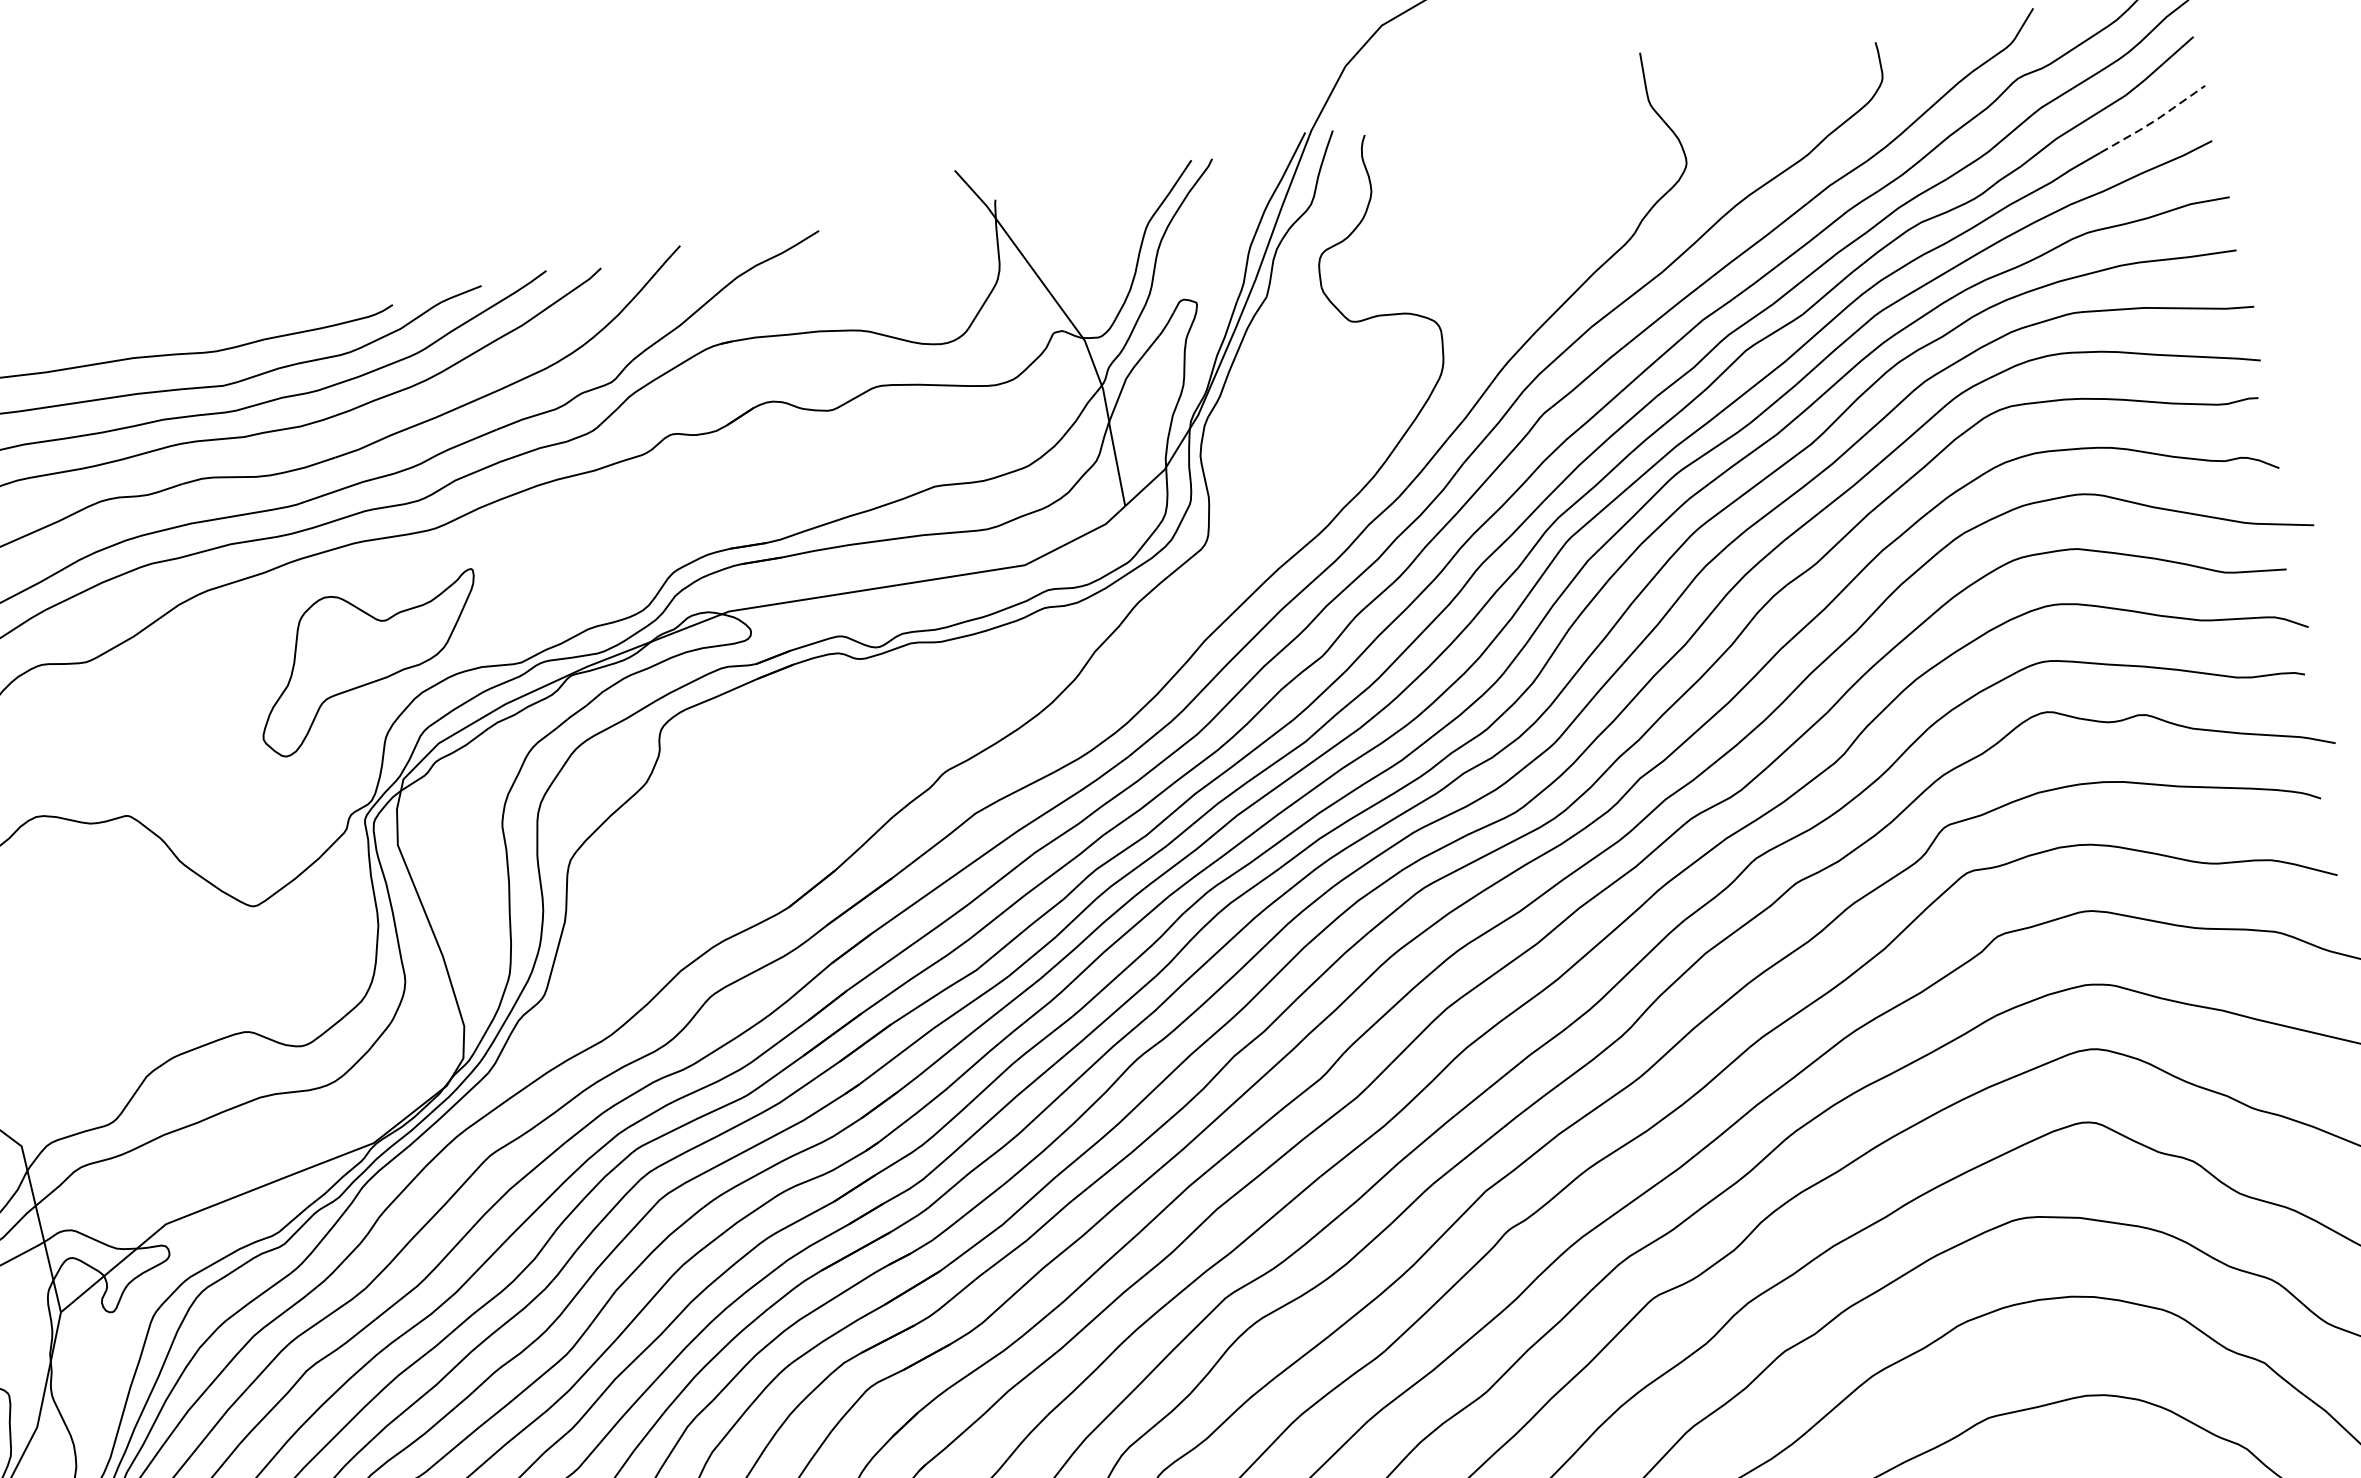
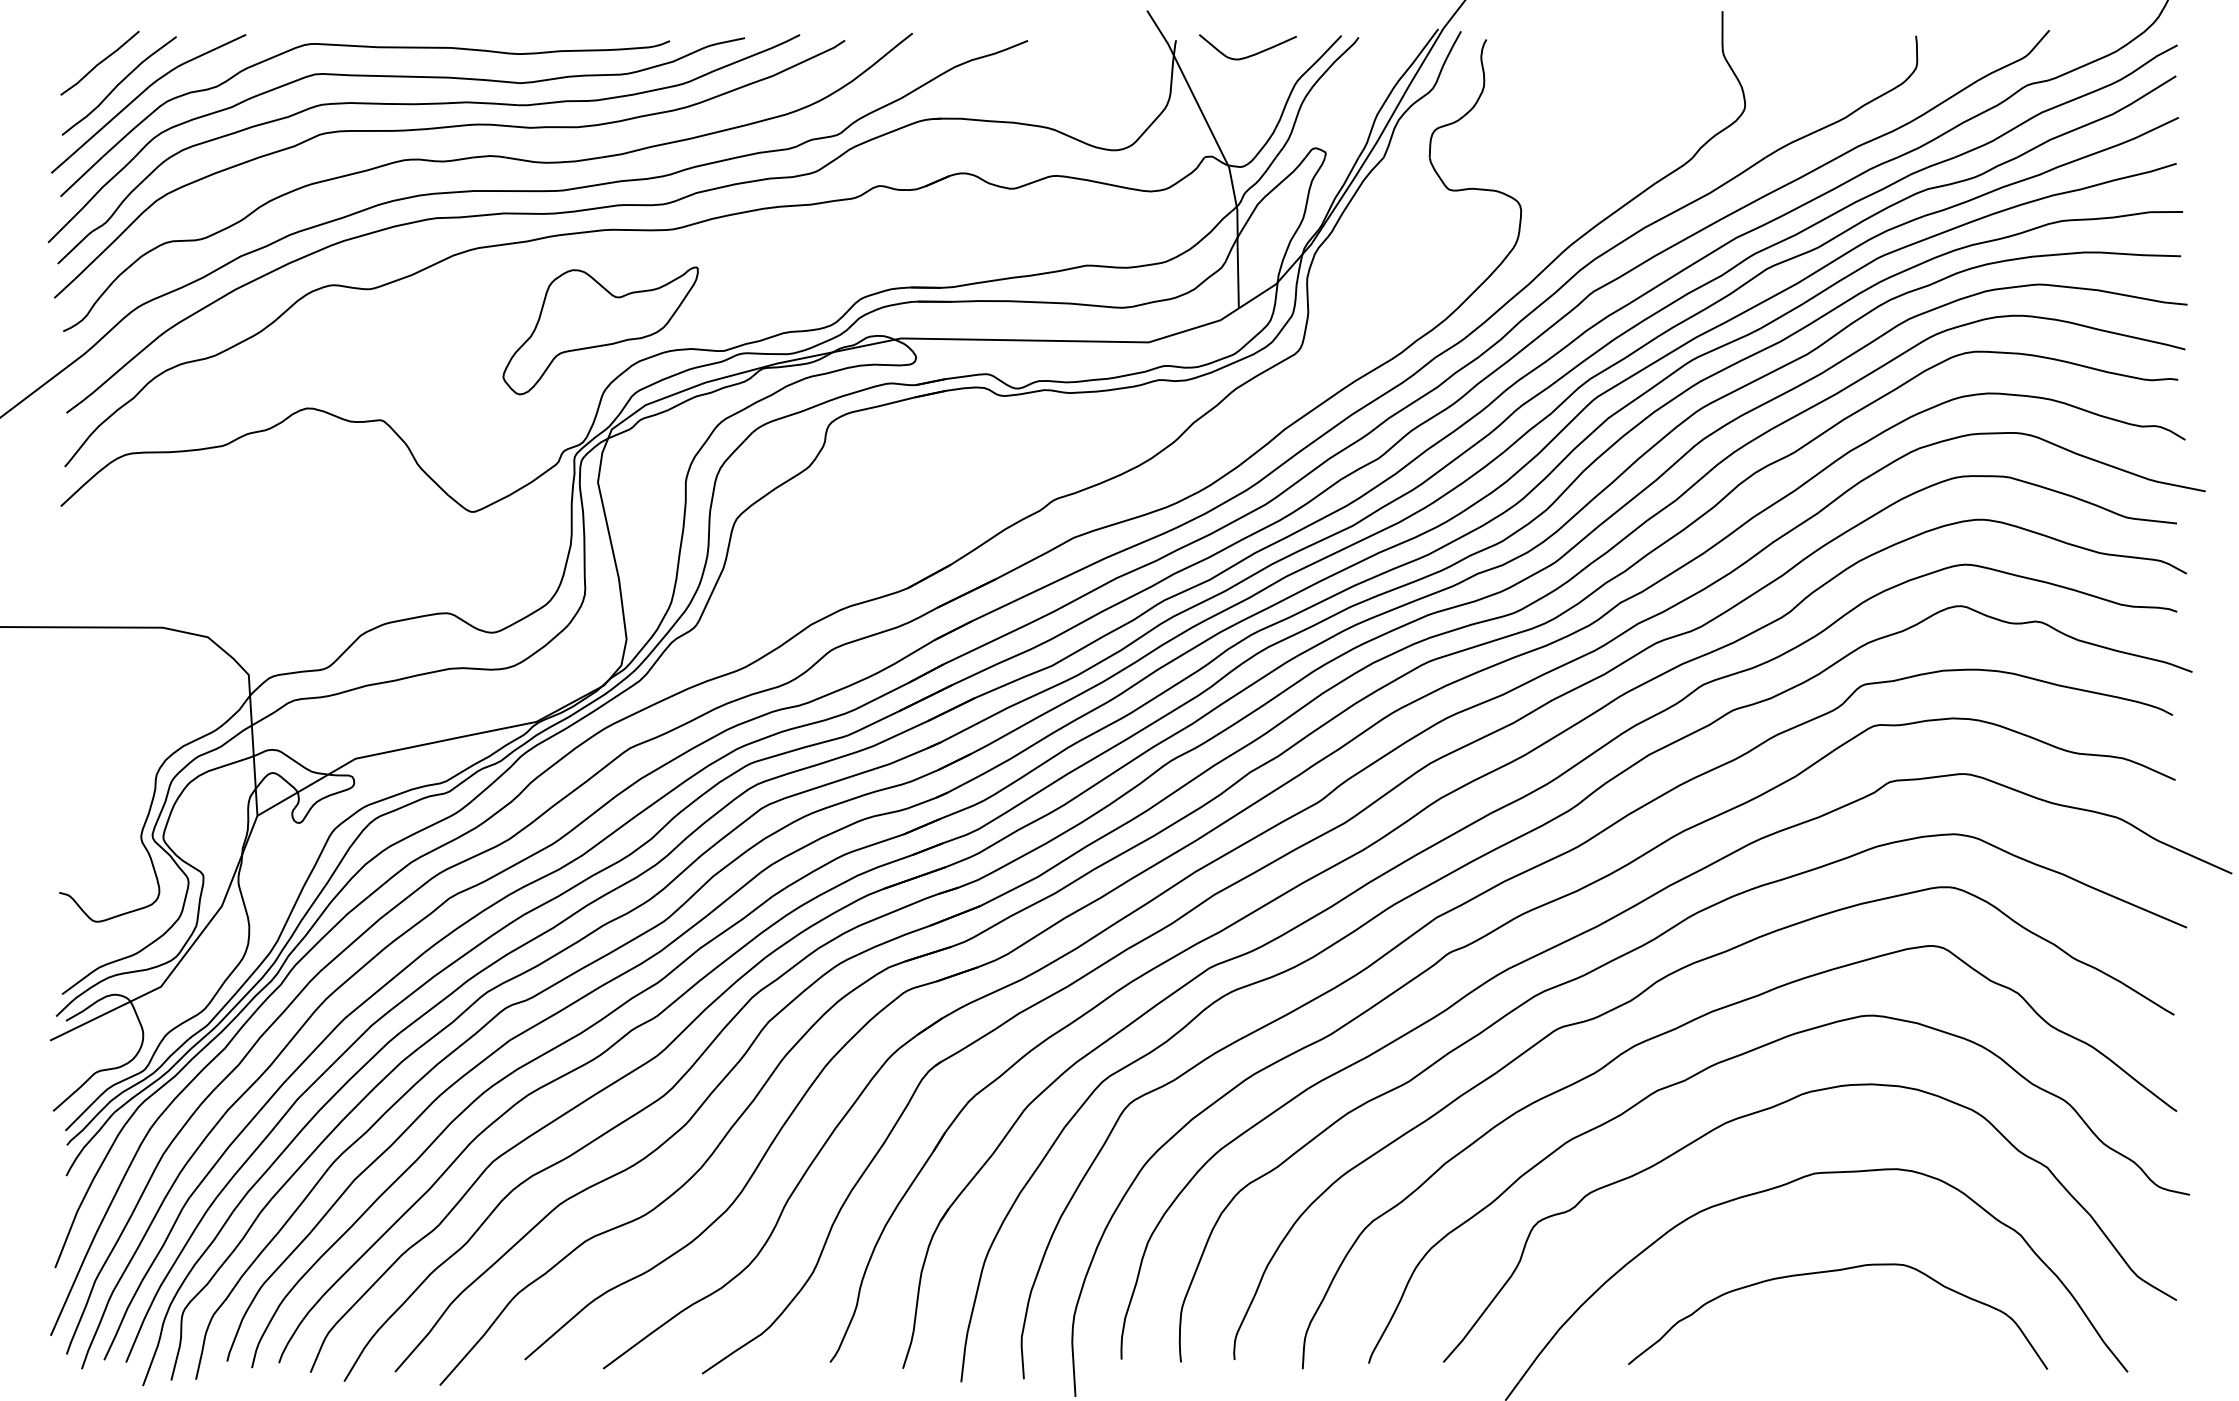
line: (2154, 121) -> (2132, 139), dashed -> solid
curve: (1088, 201) -> (1251, 54), added

